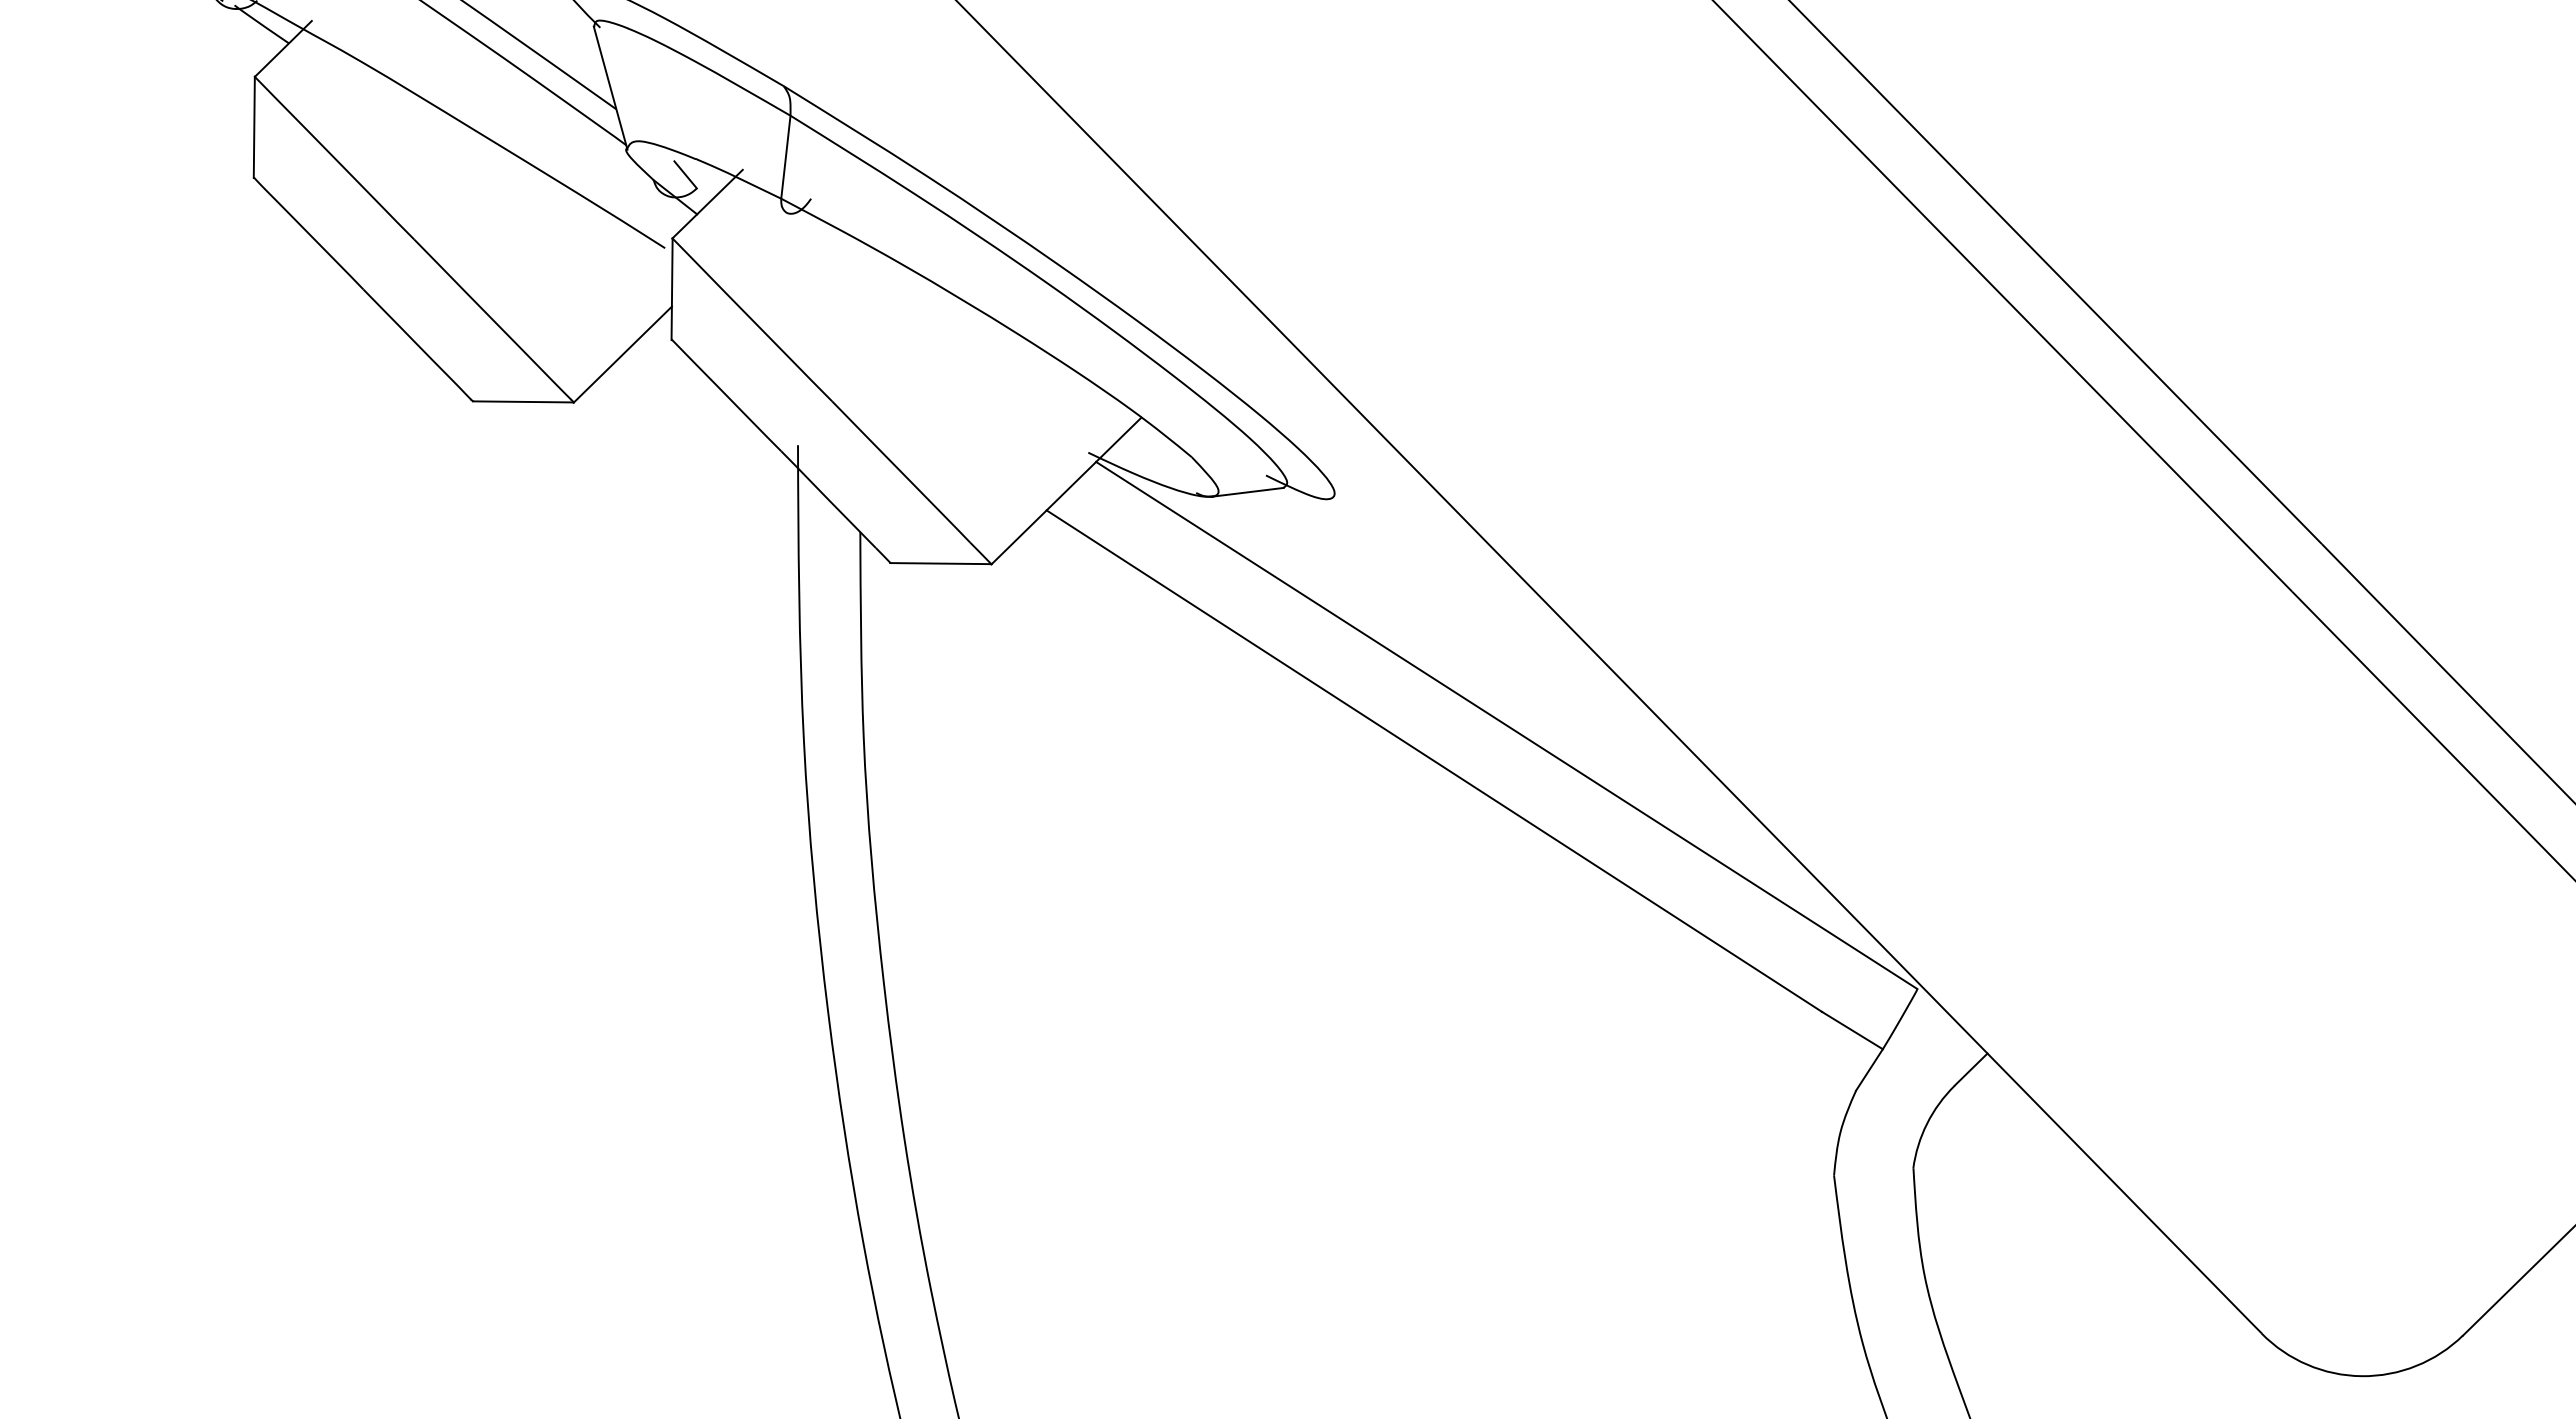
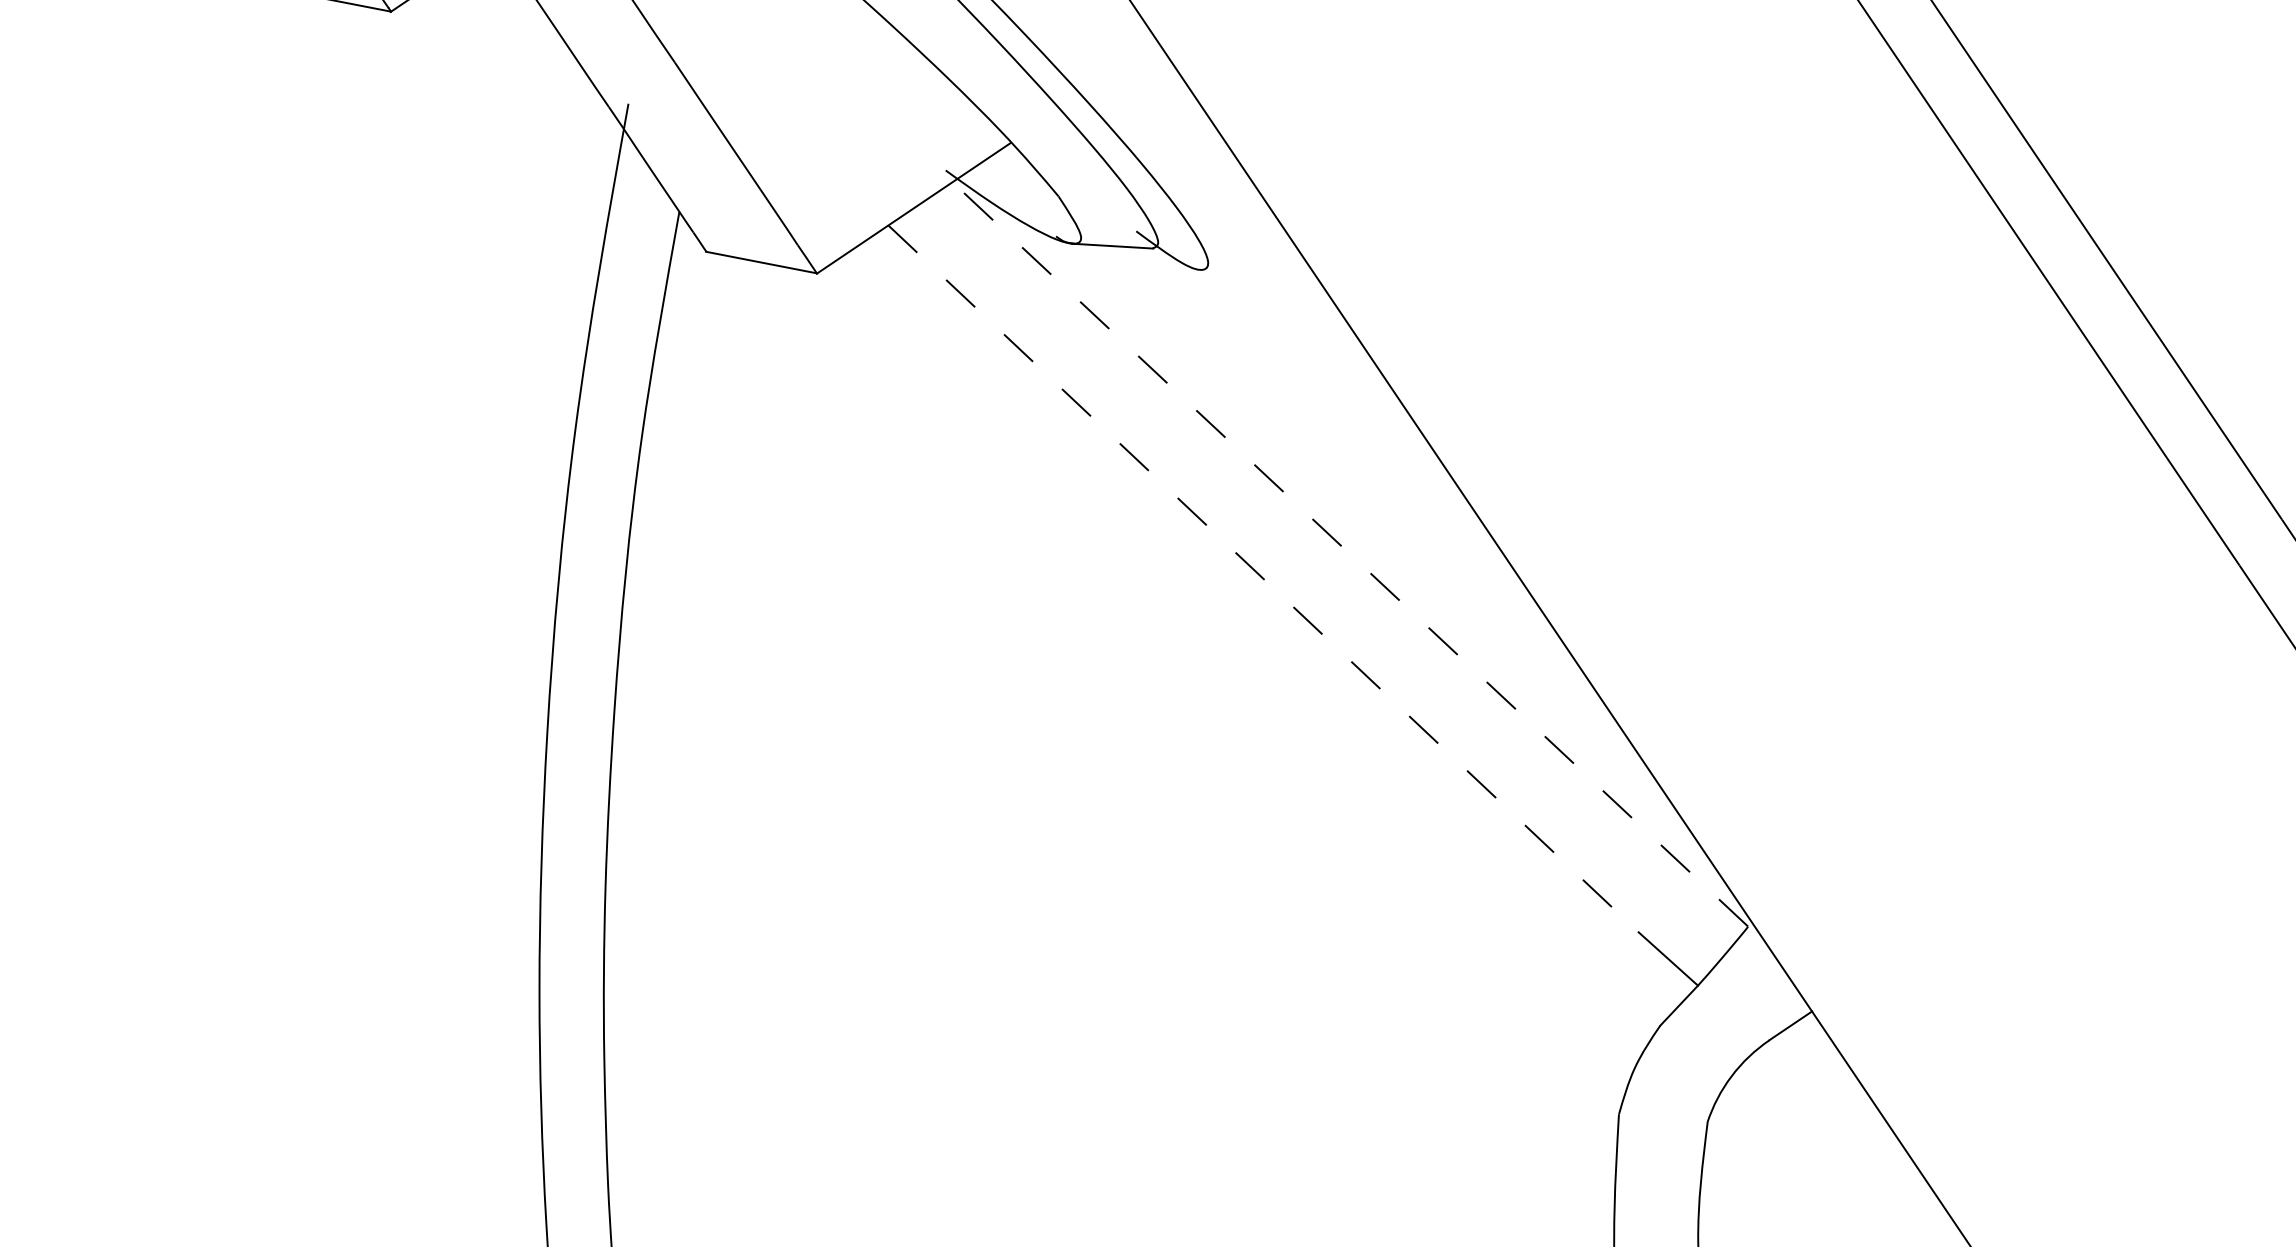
line: (1506, 725) -> (1349, 554), solid -> dashed
line: (1434, 761) -> (1263, 579), solid -> dashed

